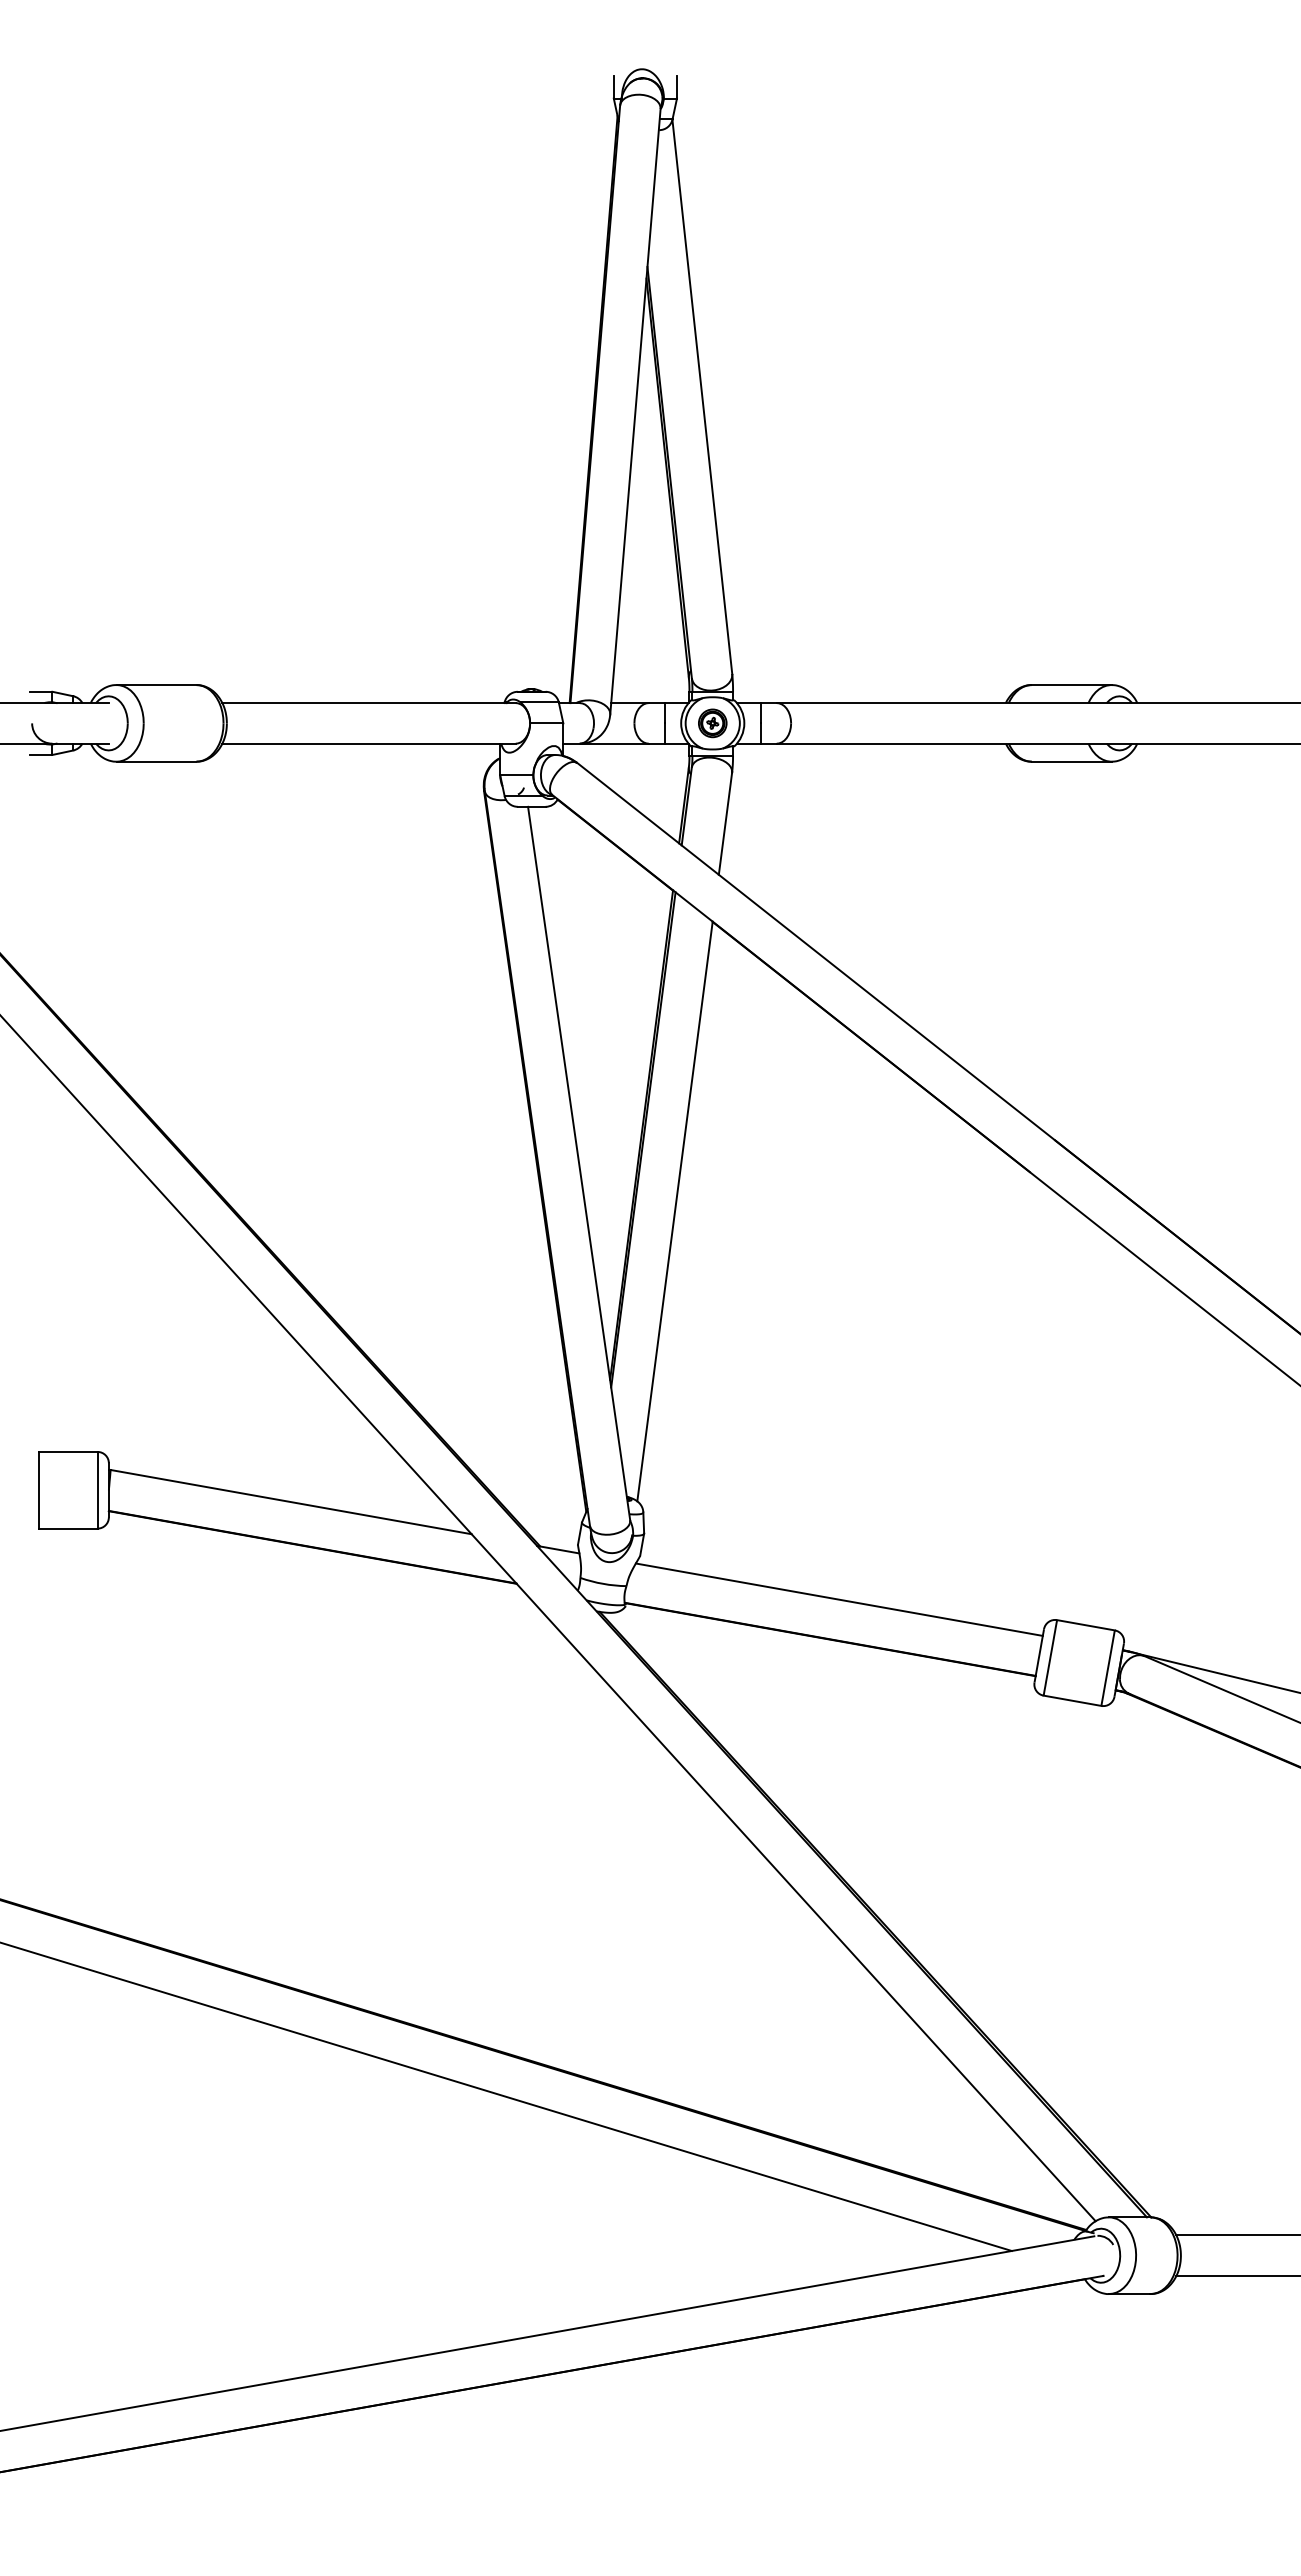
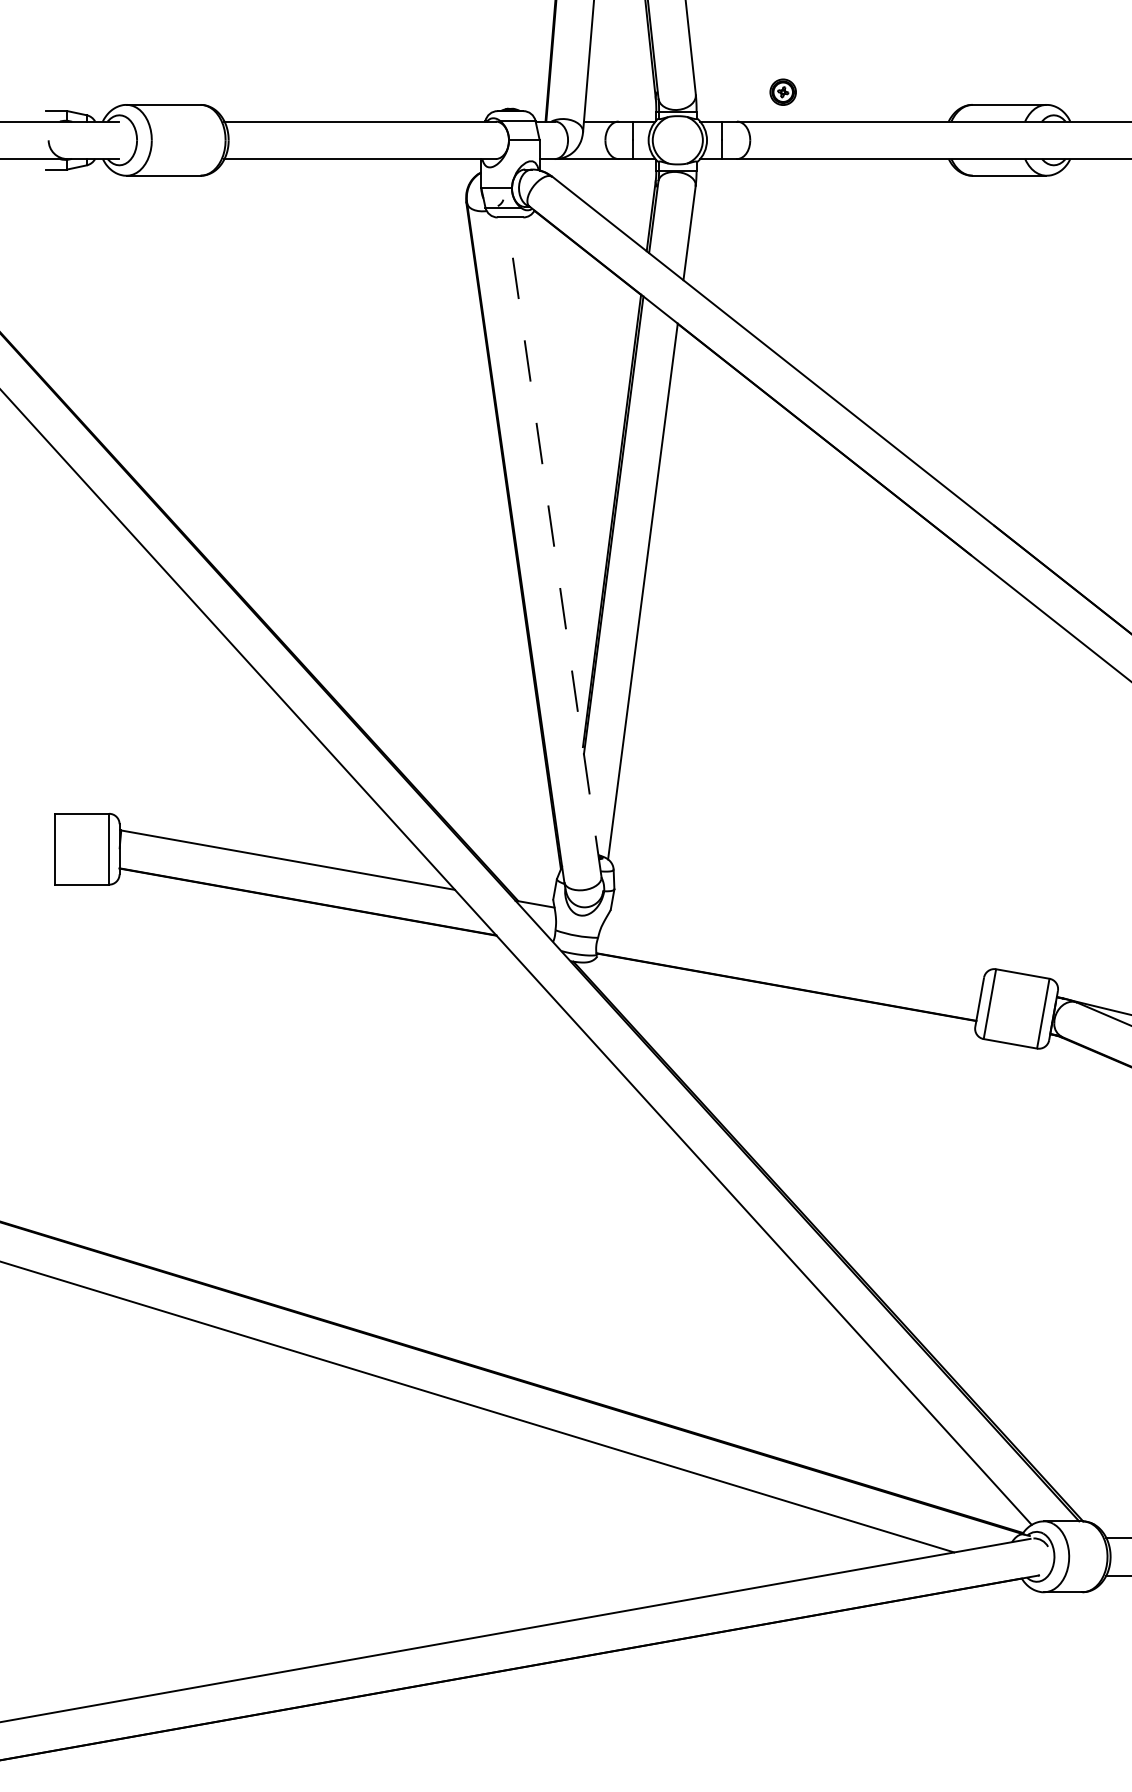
part: (712, 723) -> (782, 92), moved
line: (579, 1163) -> (554, 547), solid -> dashed
line: (838, 1599) -> (794, 950), removed

